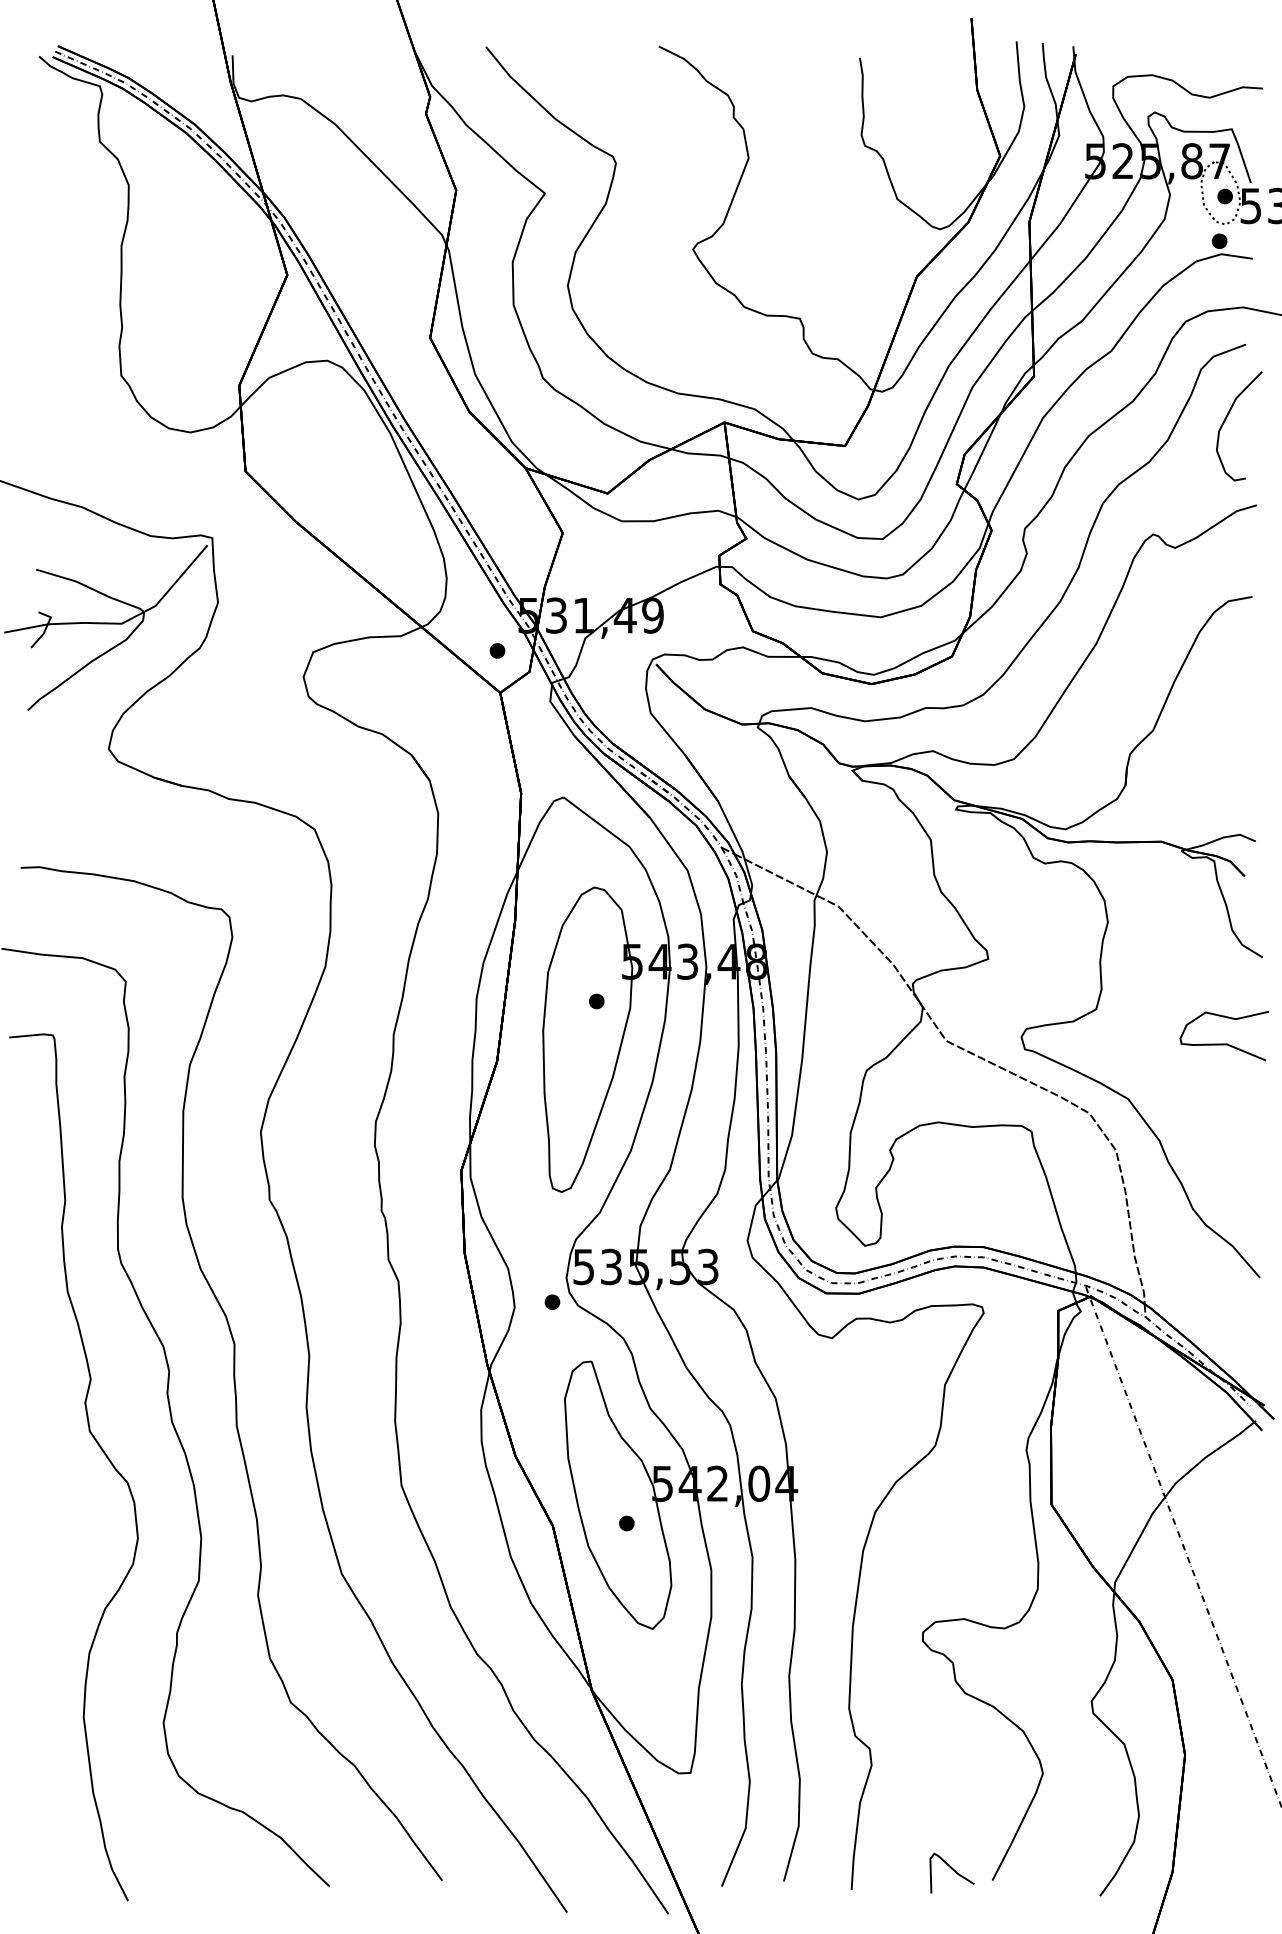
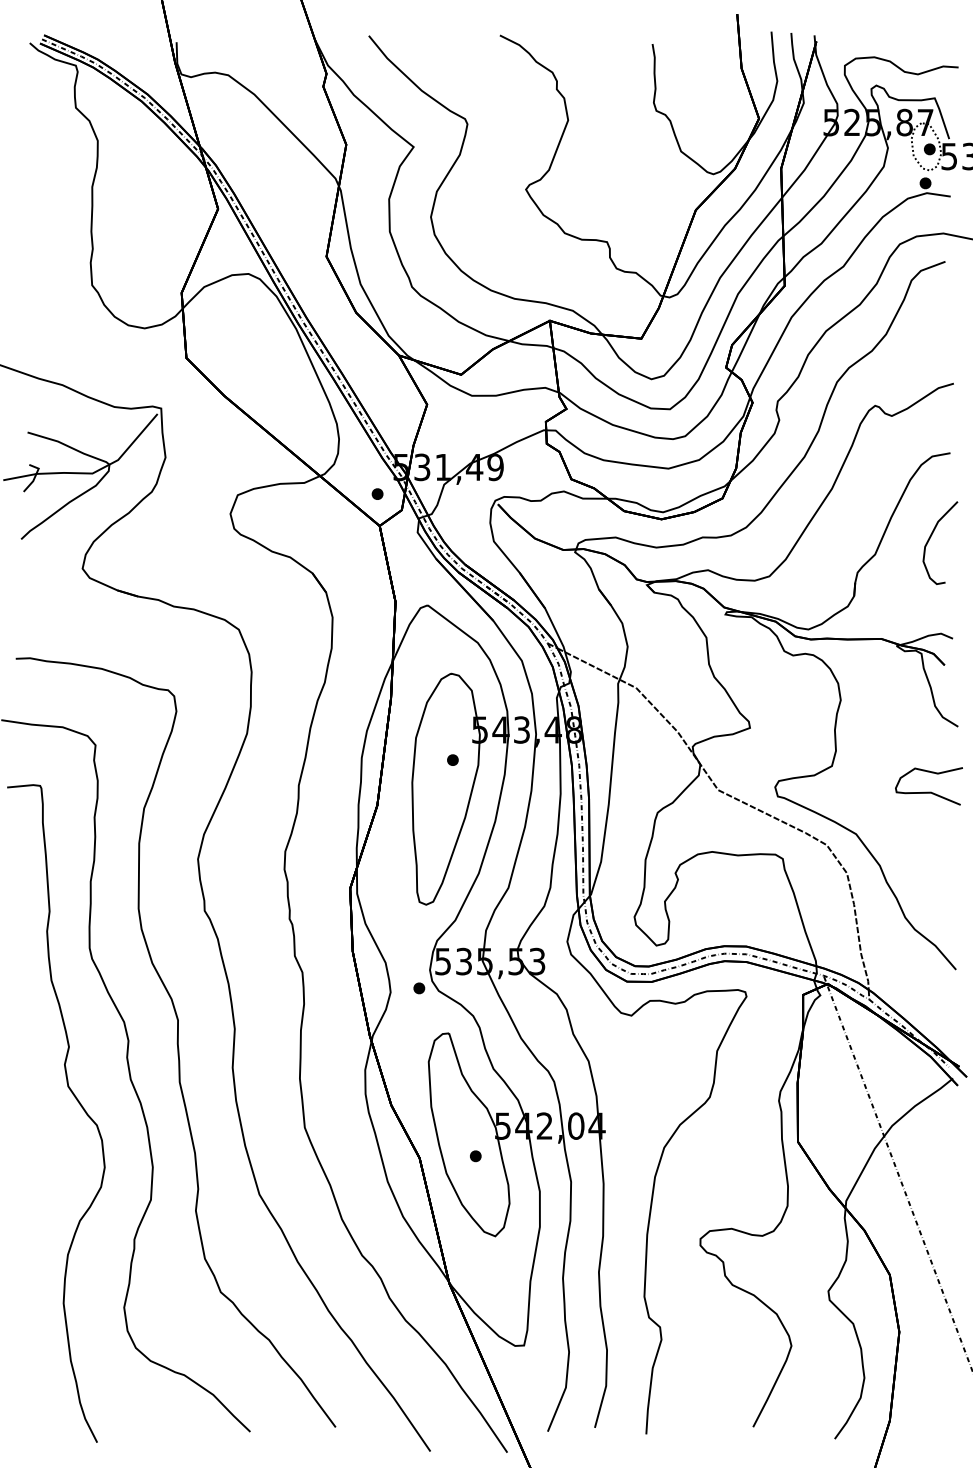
curve: (1226, 419) -> (930, 537), moved
curve: (952, 1870) -> (722, 1419), removed

